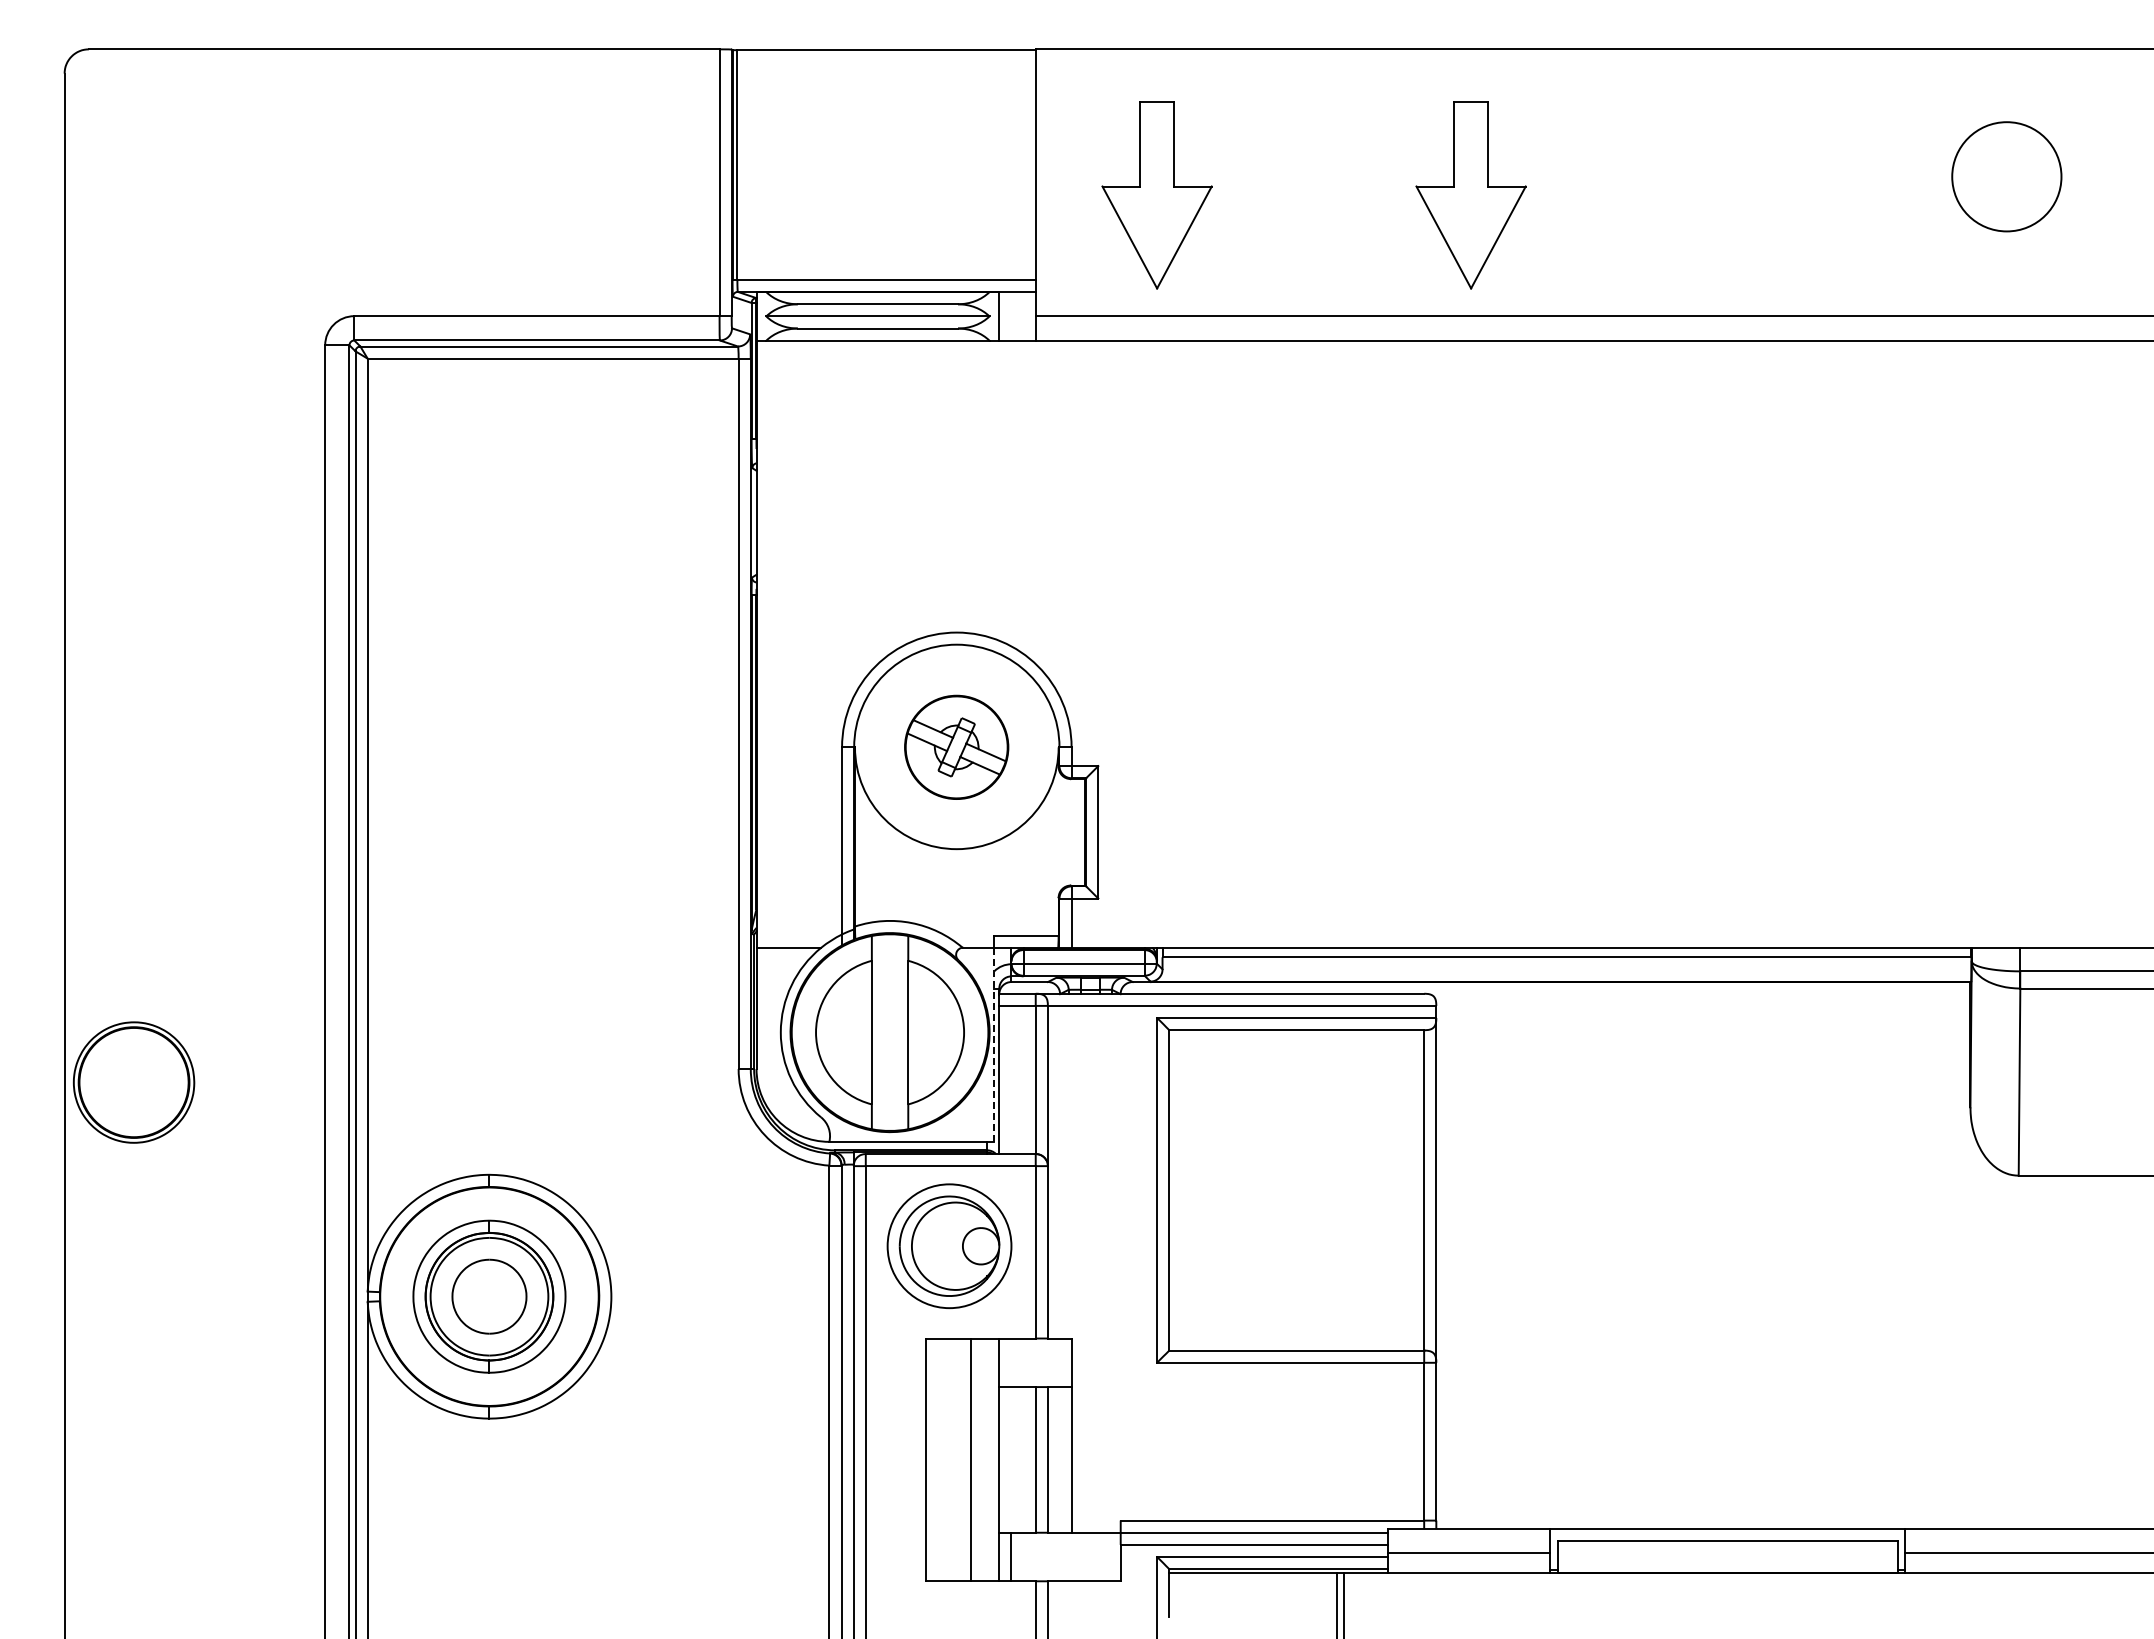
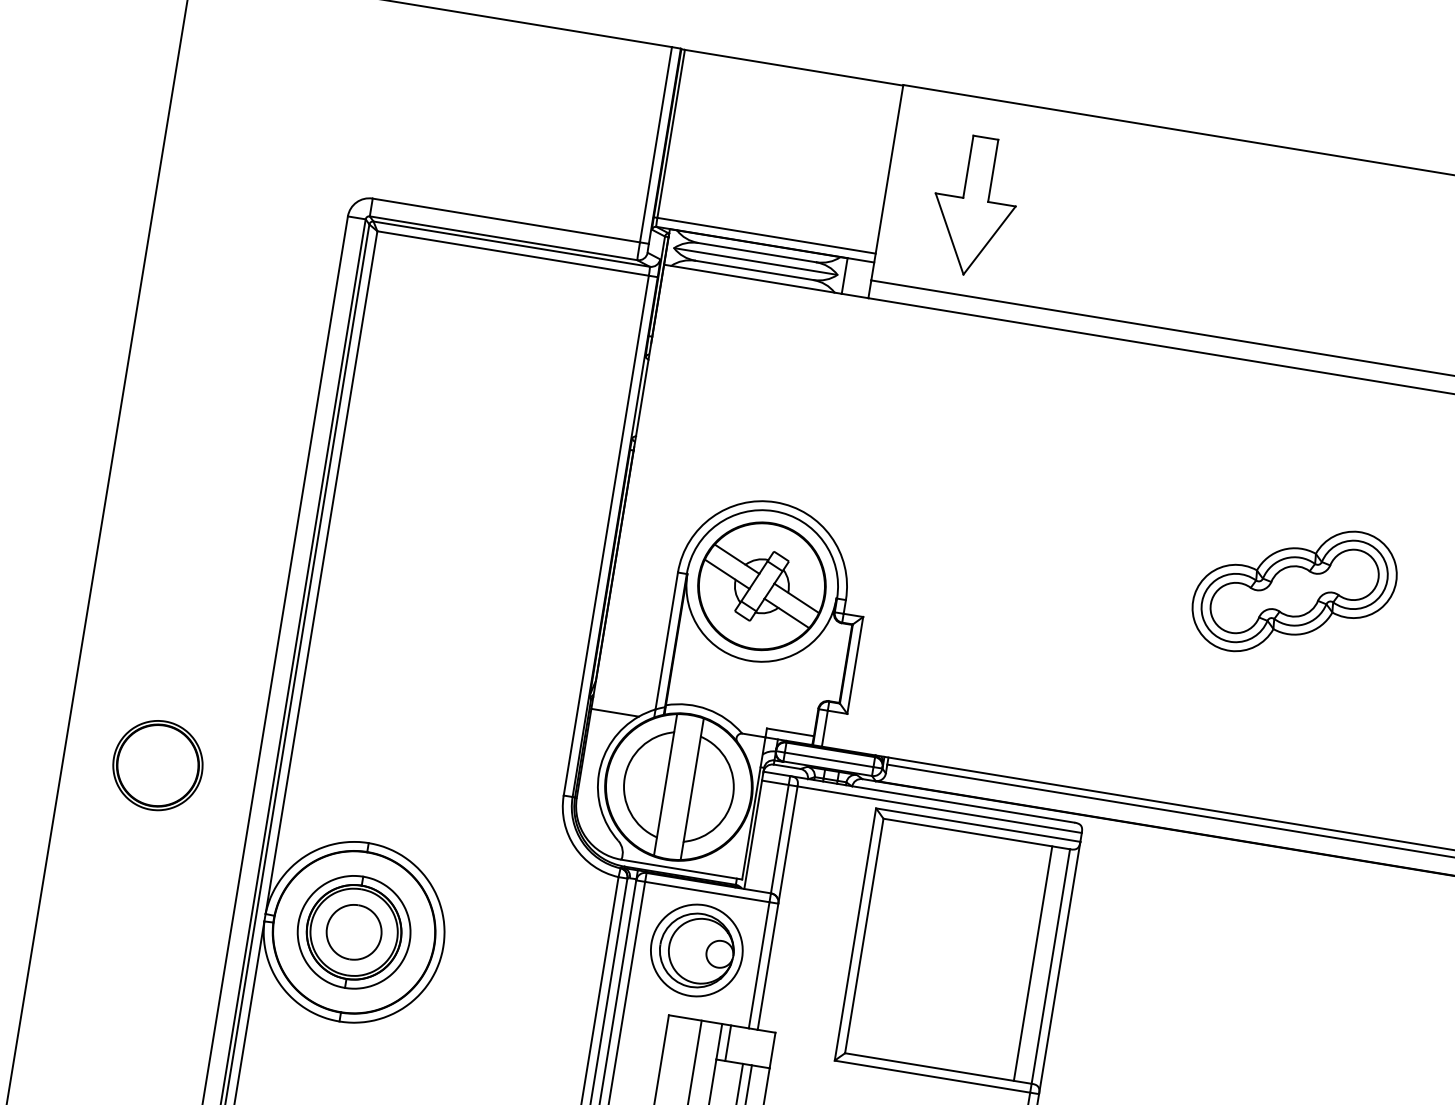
part: (1470, 195) -> (1203, 244), removed
part: (1666, 638) -> (1294, 591), added
part: (956, 747) -> (761, 586), size x1.67
line: (994, 1045) -> (753, 809), dashed -> solid
part: (133, 1082) -> (157, 765), moved
line: (1399, 1190) -> (1032, 963), added
line: (1011, 1362) -> (728, 1043), added

